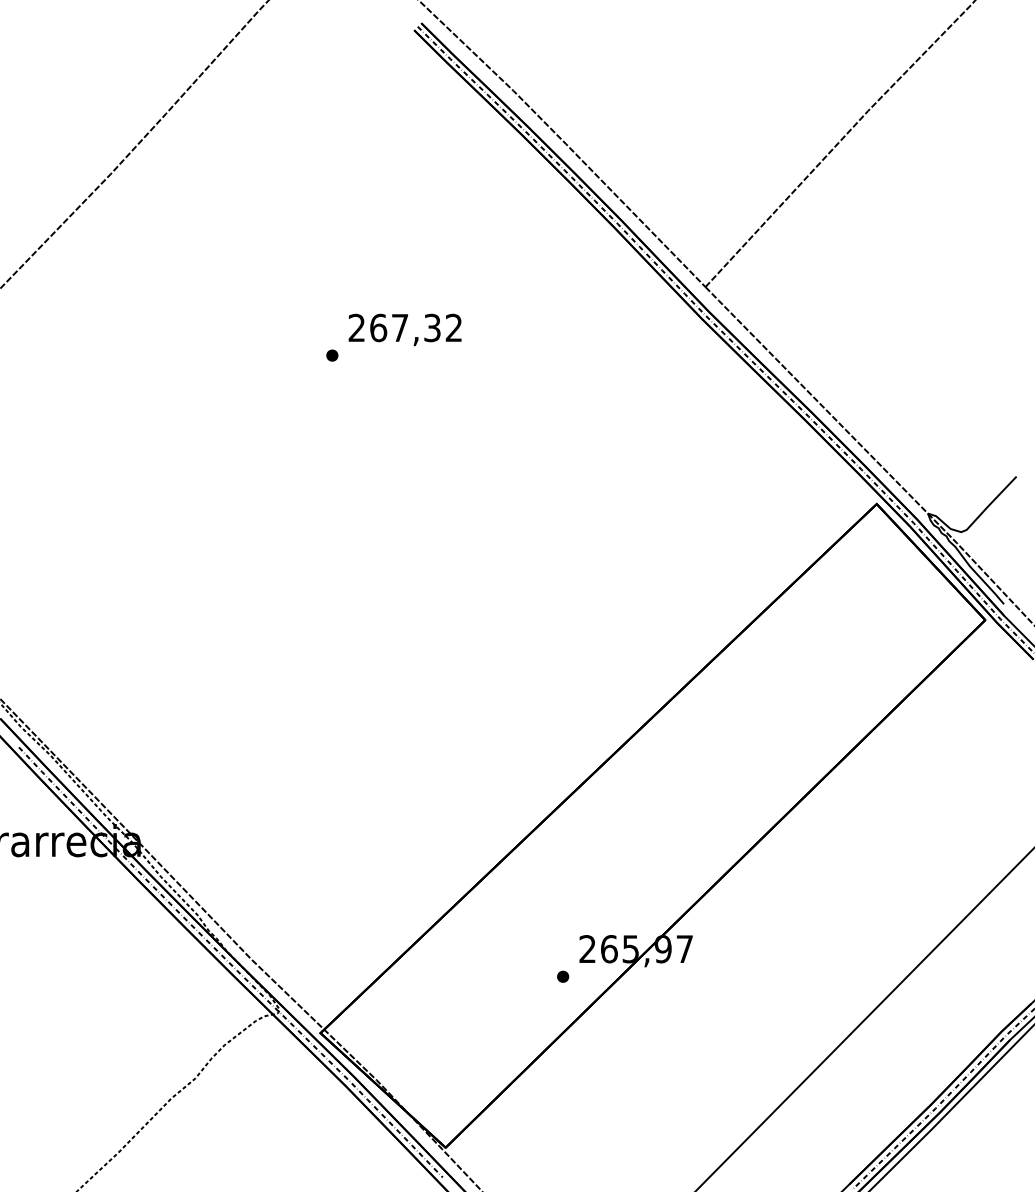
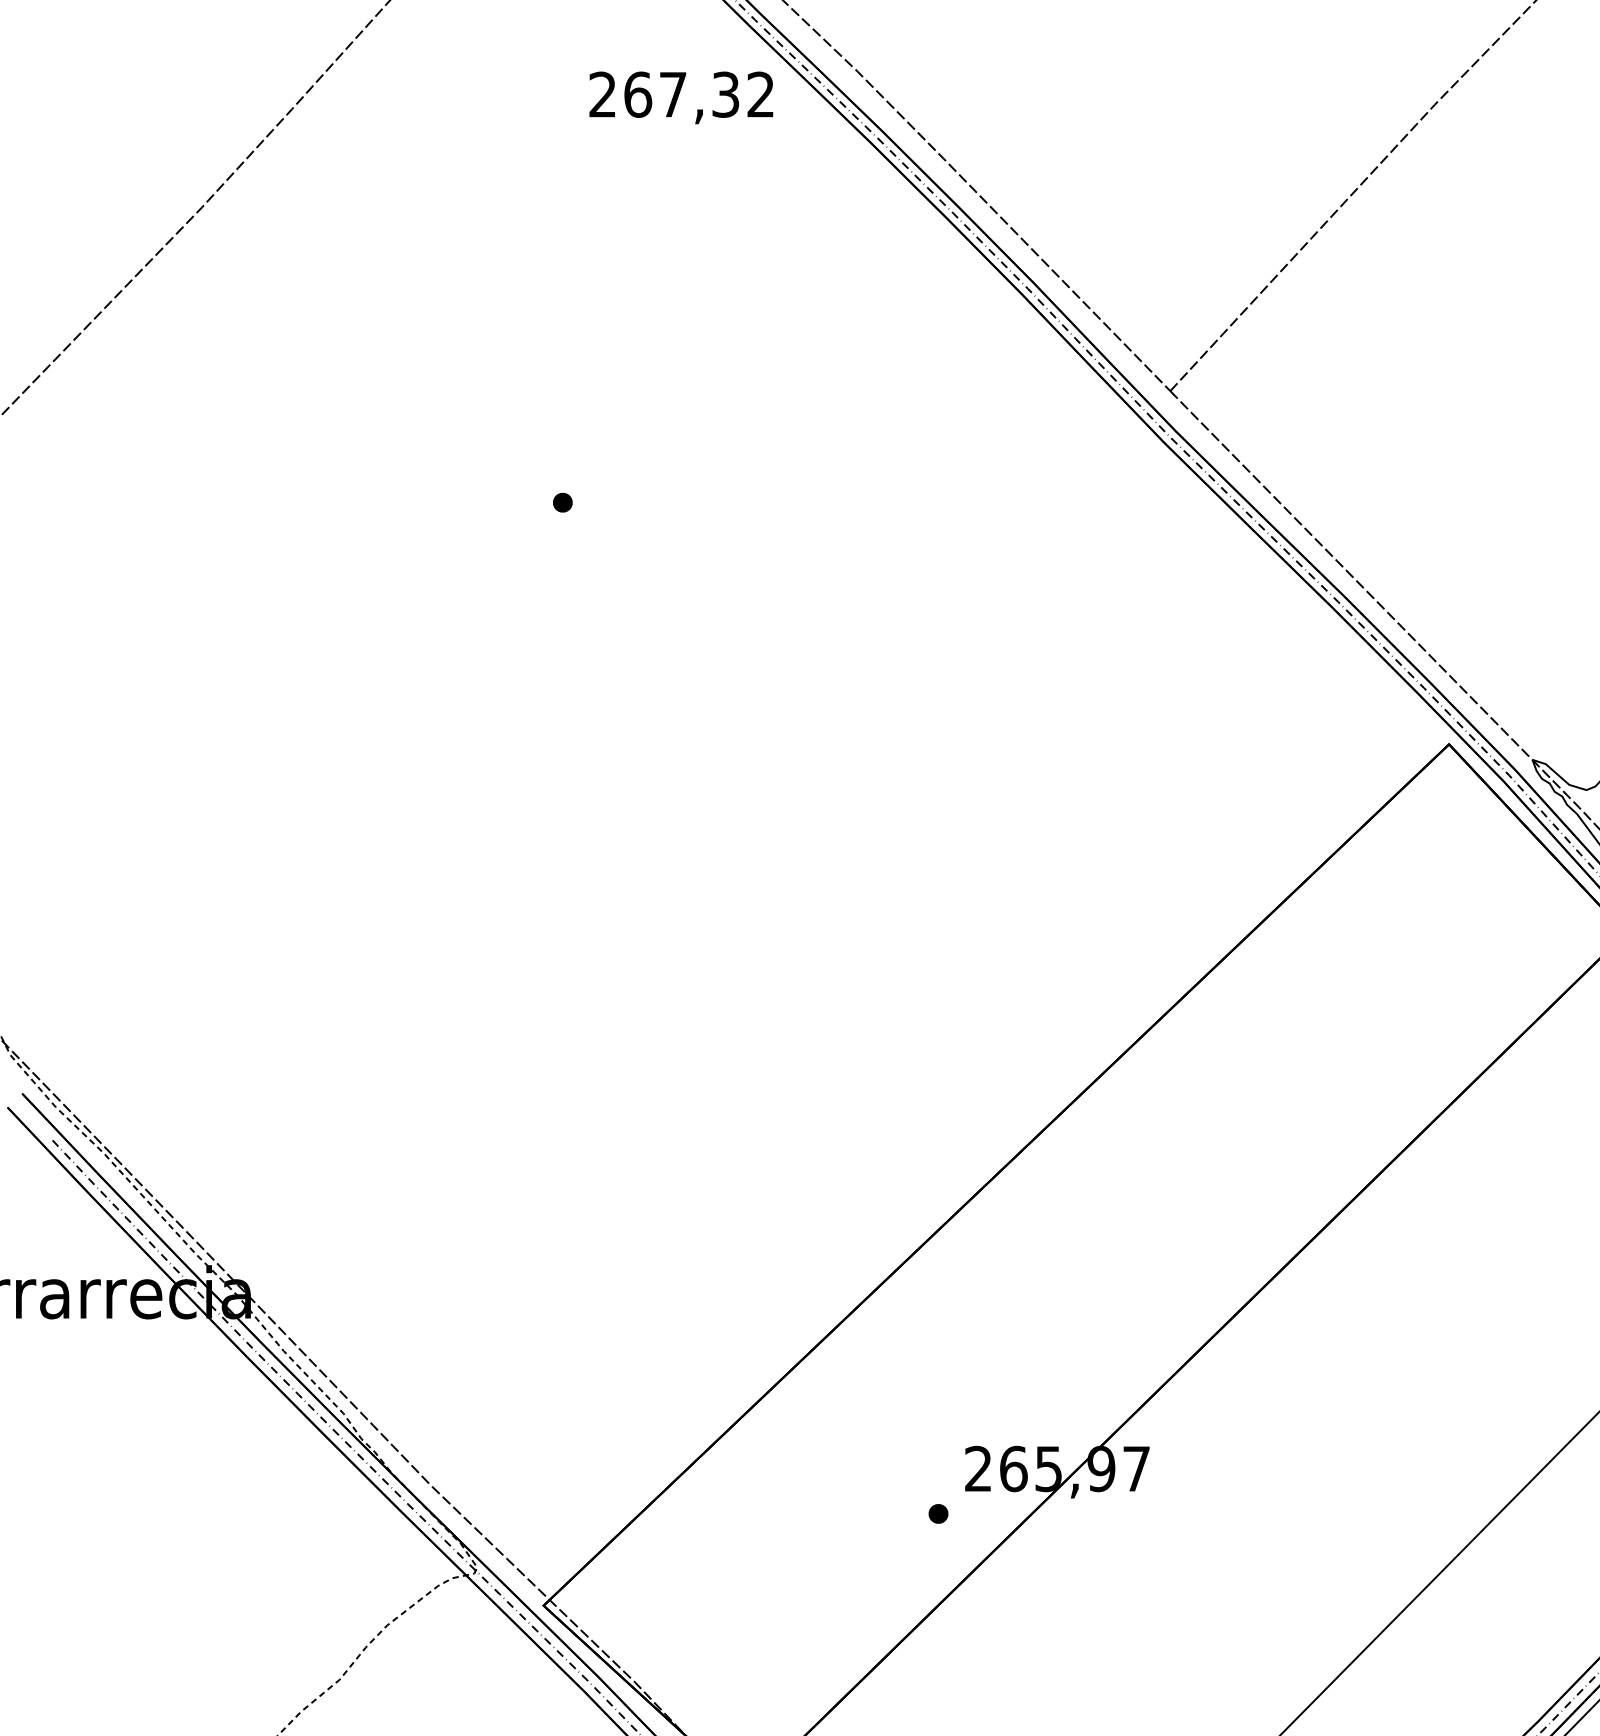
text: (404, 329) -> (680, 97), moved

